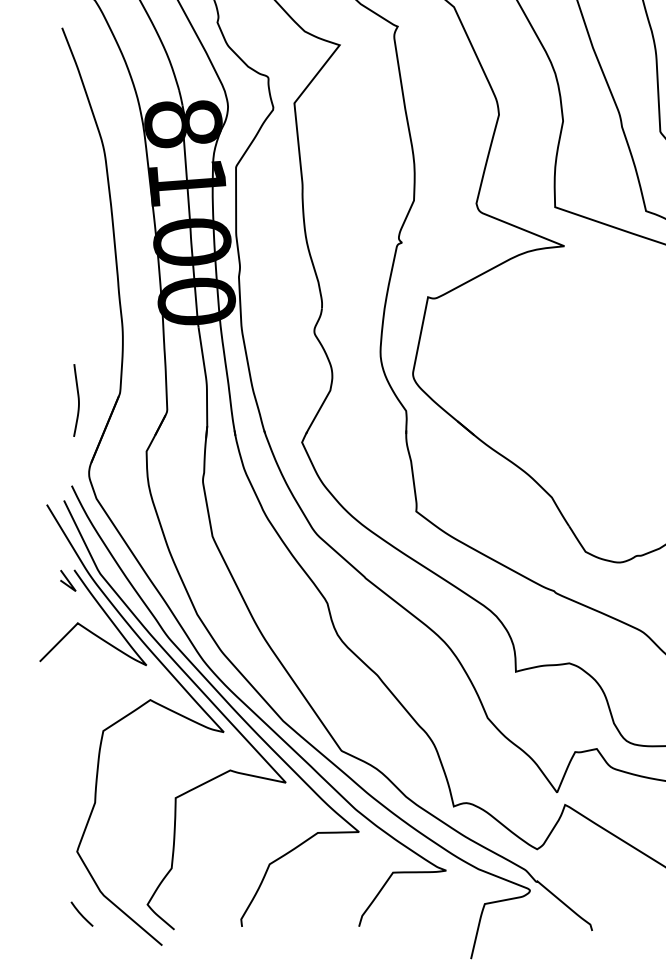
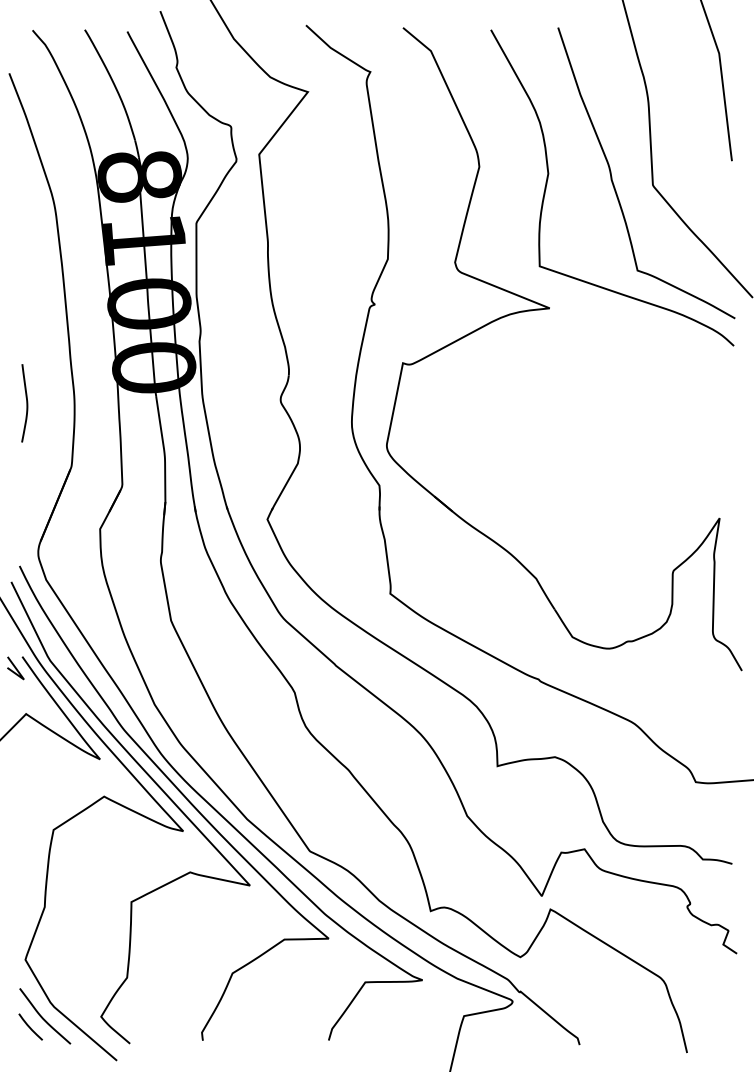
curve: (78, 400) -> (26, 403), moved
curve: (93, 905) -> (43, 1017), added

